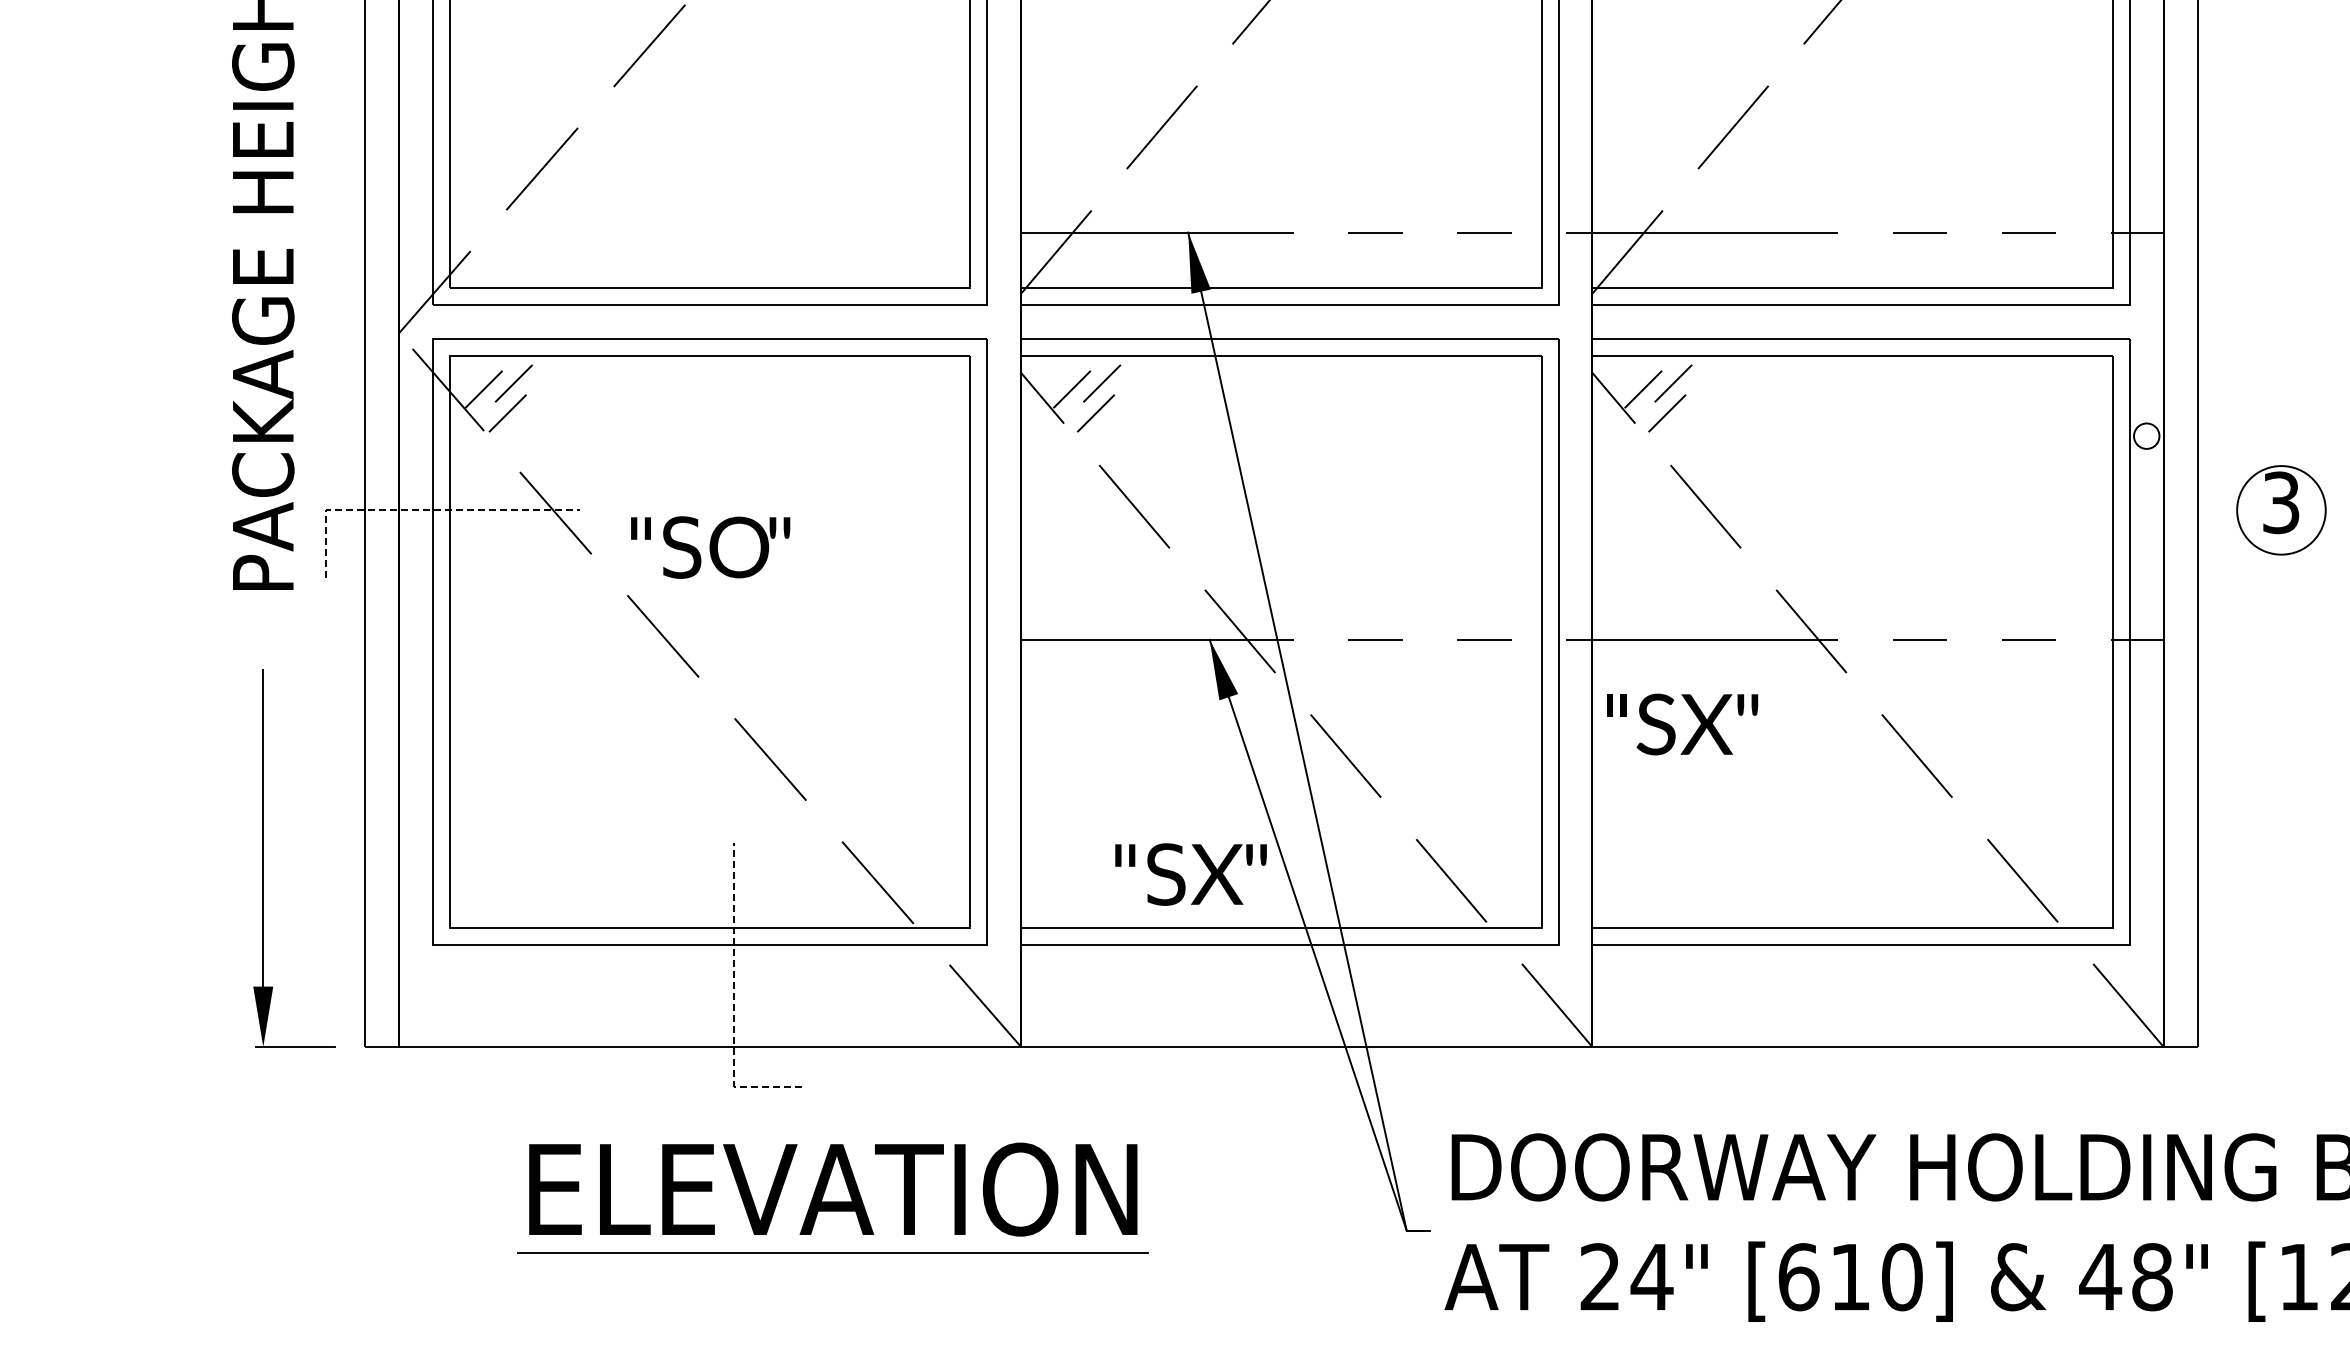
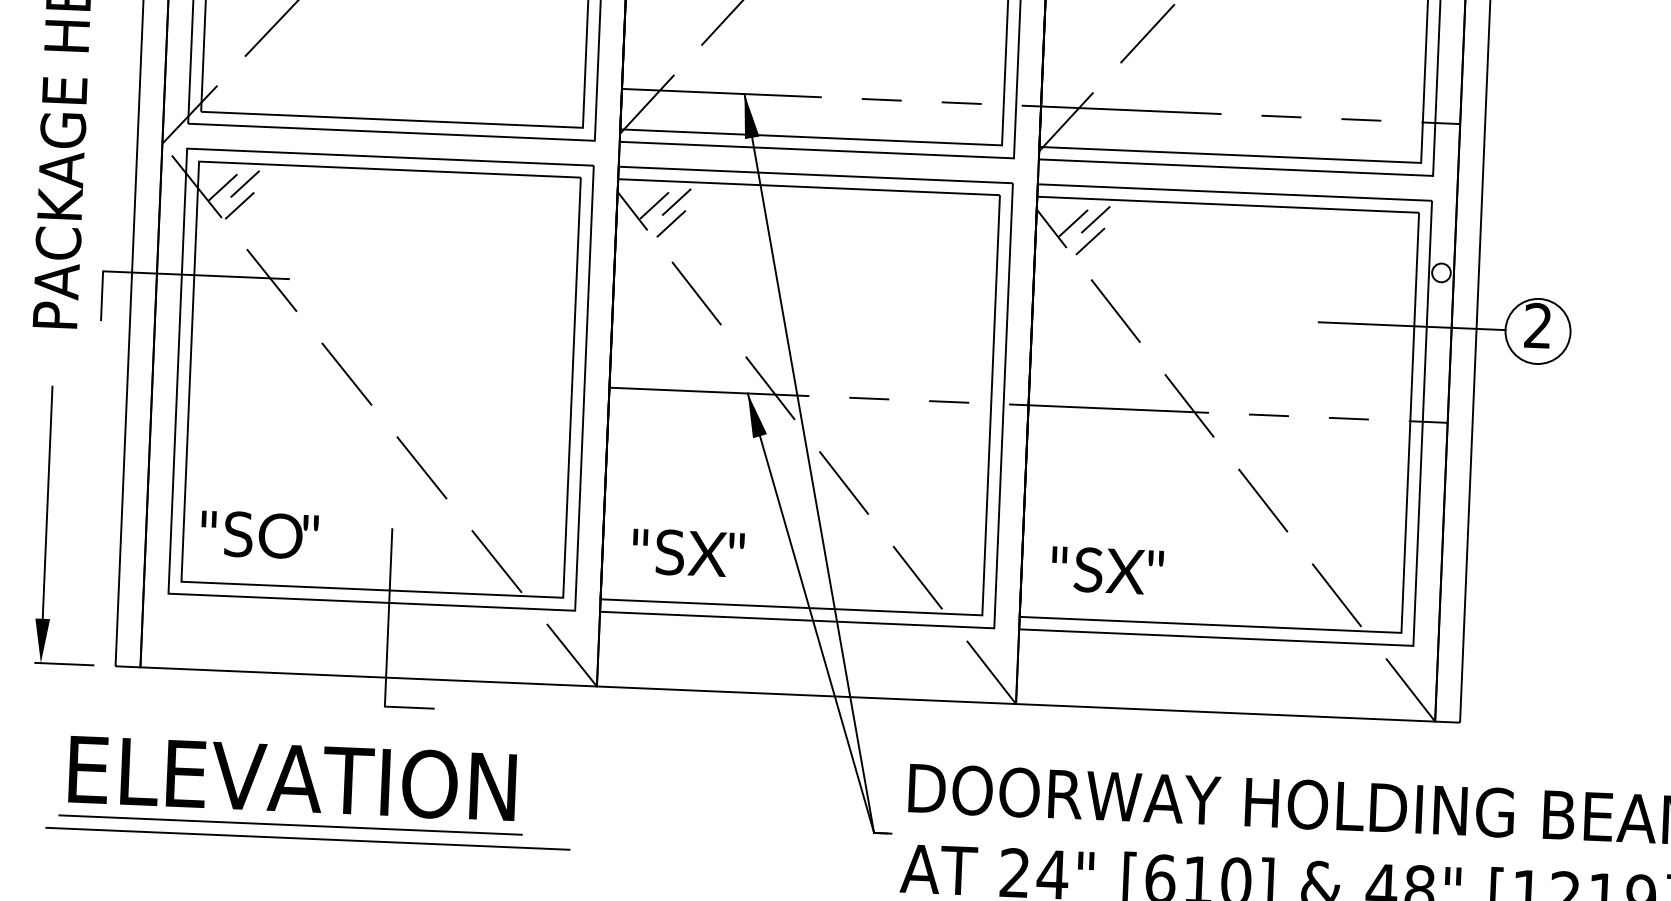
text: (2281, 502) -> (1538, 325), 3 -> 2
line: (418, 510) -> (171, 274), dashed -> solid
line: (2109, 510) -> (1411, 326), added
text: (710, 547) -> (259, 535), moved
text: (1682, 724) -> (1107, 570), moved
text: (1190, 874) -> (687, 553), moved
line: (733, 998) -> (387, 642), dashed -> solid
part: (832, 1197) -> (291, 784), moved
line: (636, 1270) -> (307, 838), added

